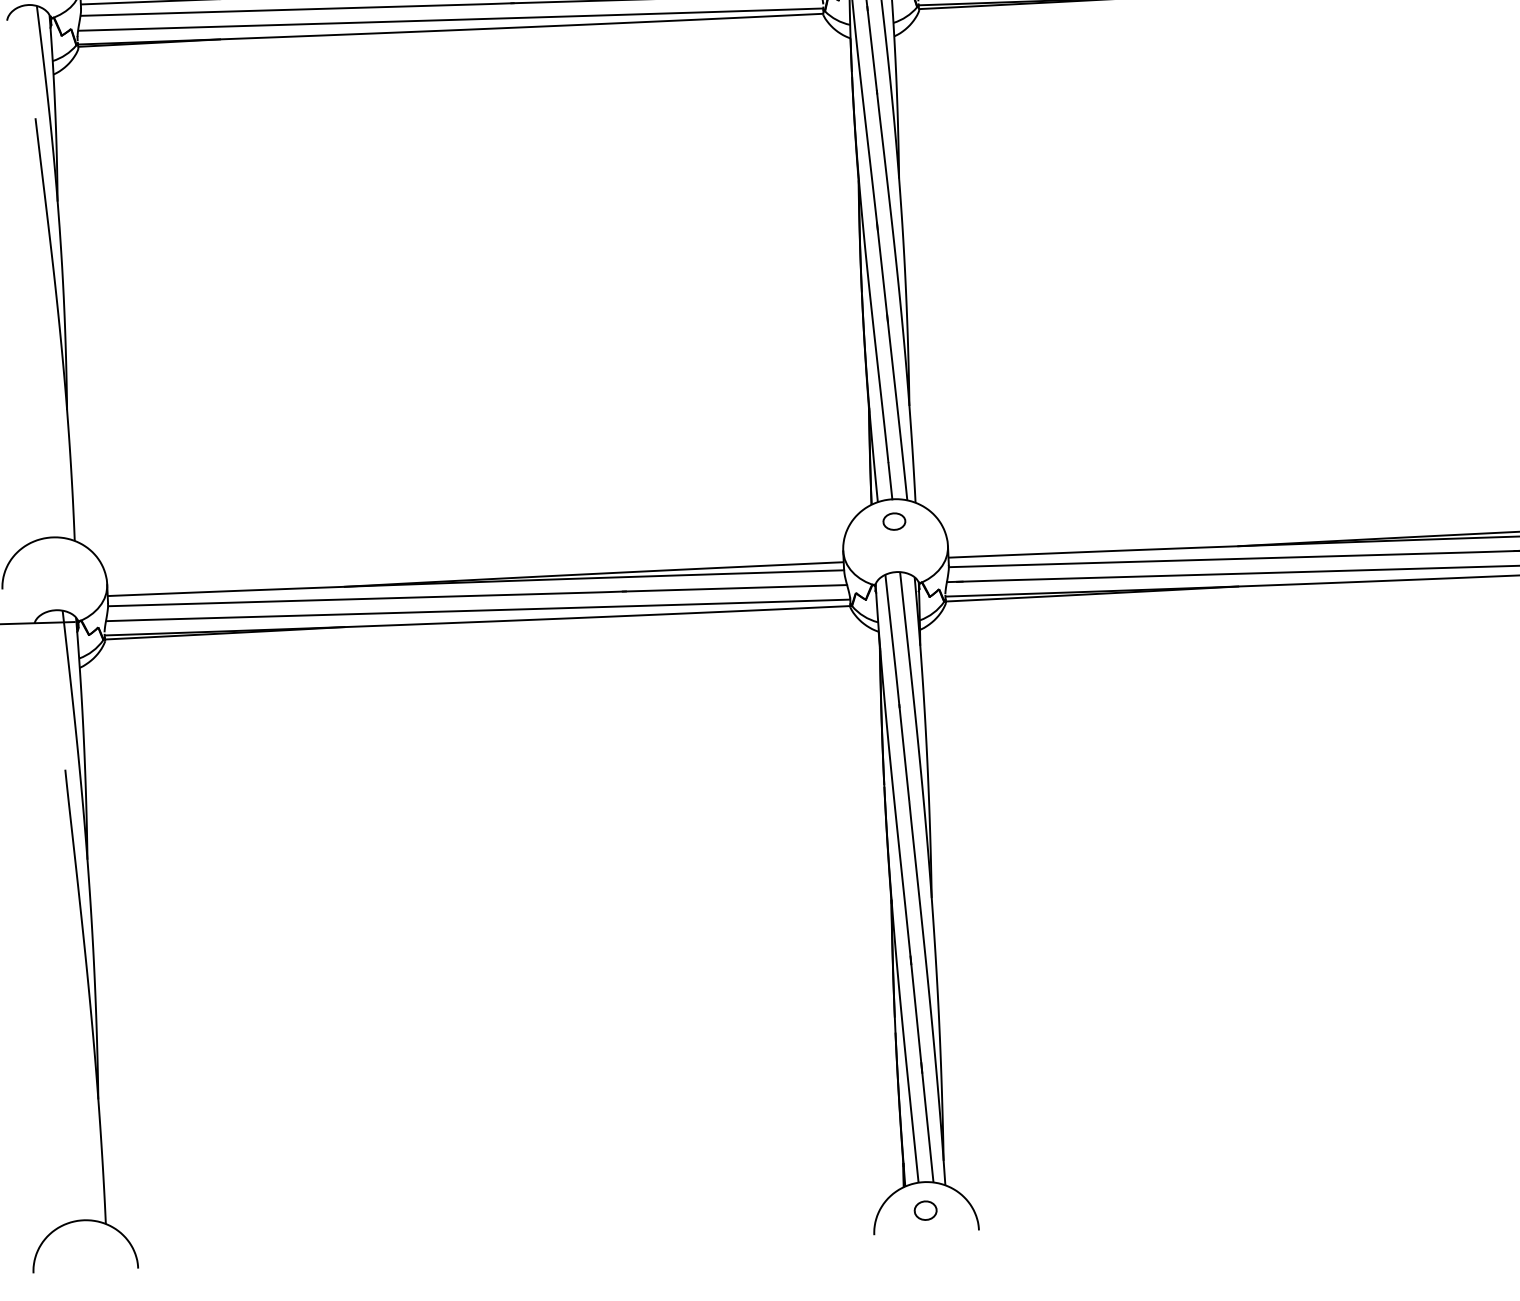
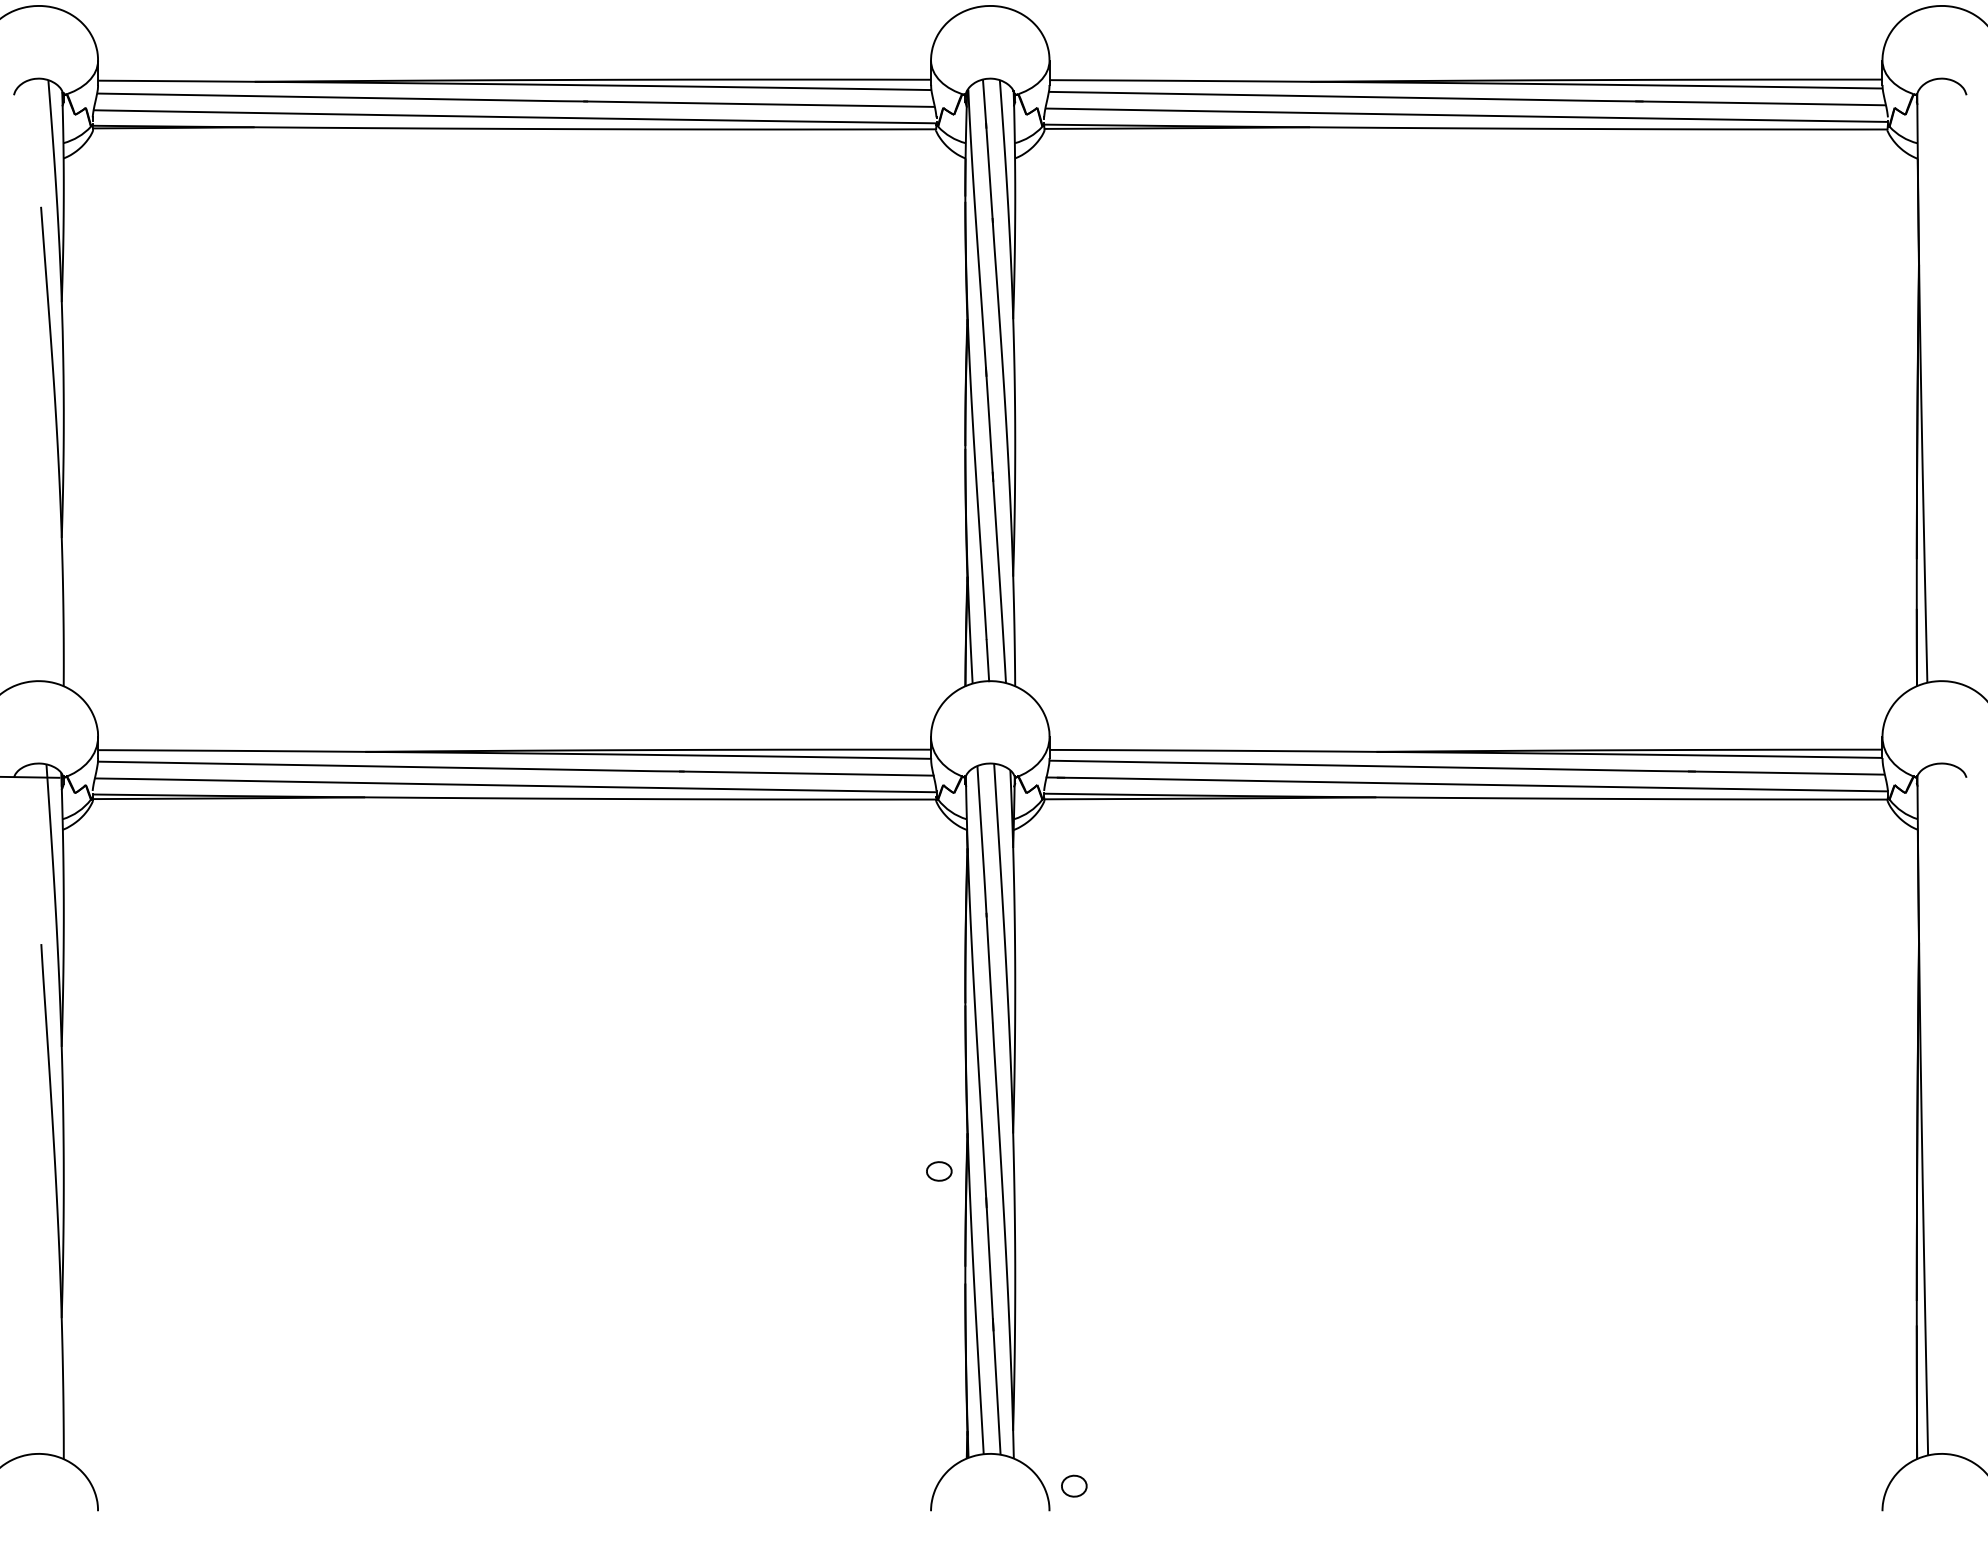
part: (894, 521) -> (939, 1171), moved
part: (925, 1210) -> (1074, 1485), moved

